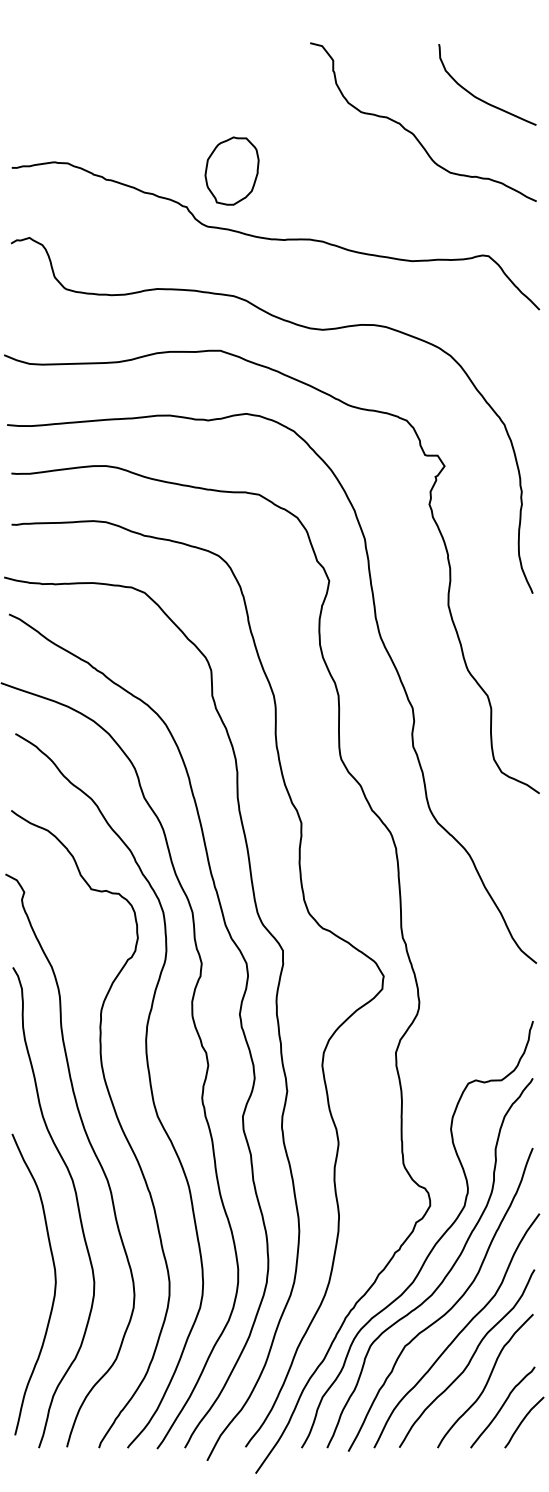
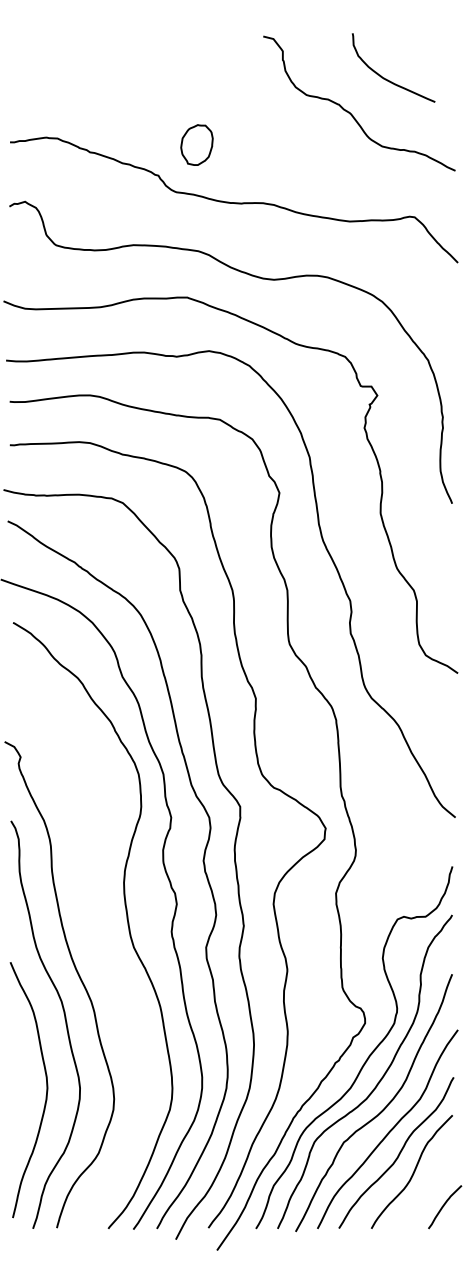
curve: (481, 98) -> (388, 79), moved
part: (231, 170) -> (196, 144), size x0.7
curve: (116, 1117) -> (98, 948), removed
curve: (502, 1407) -> (426, 1194), removed

